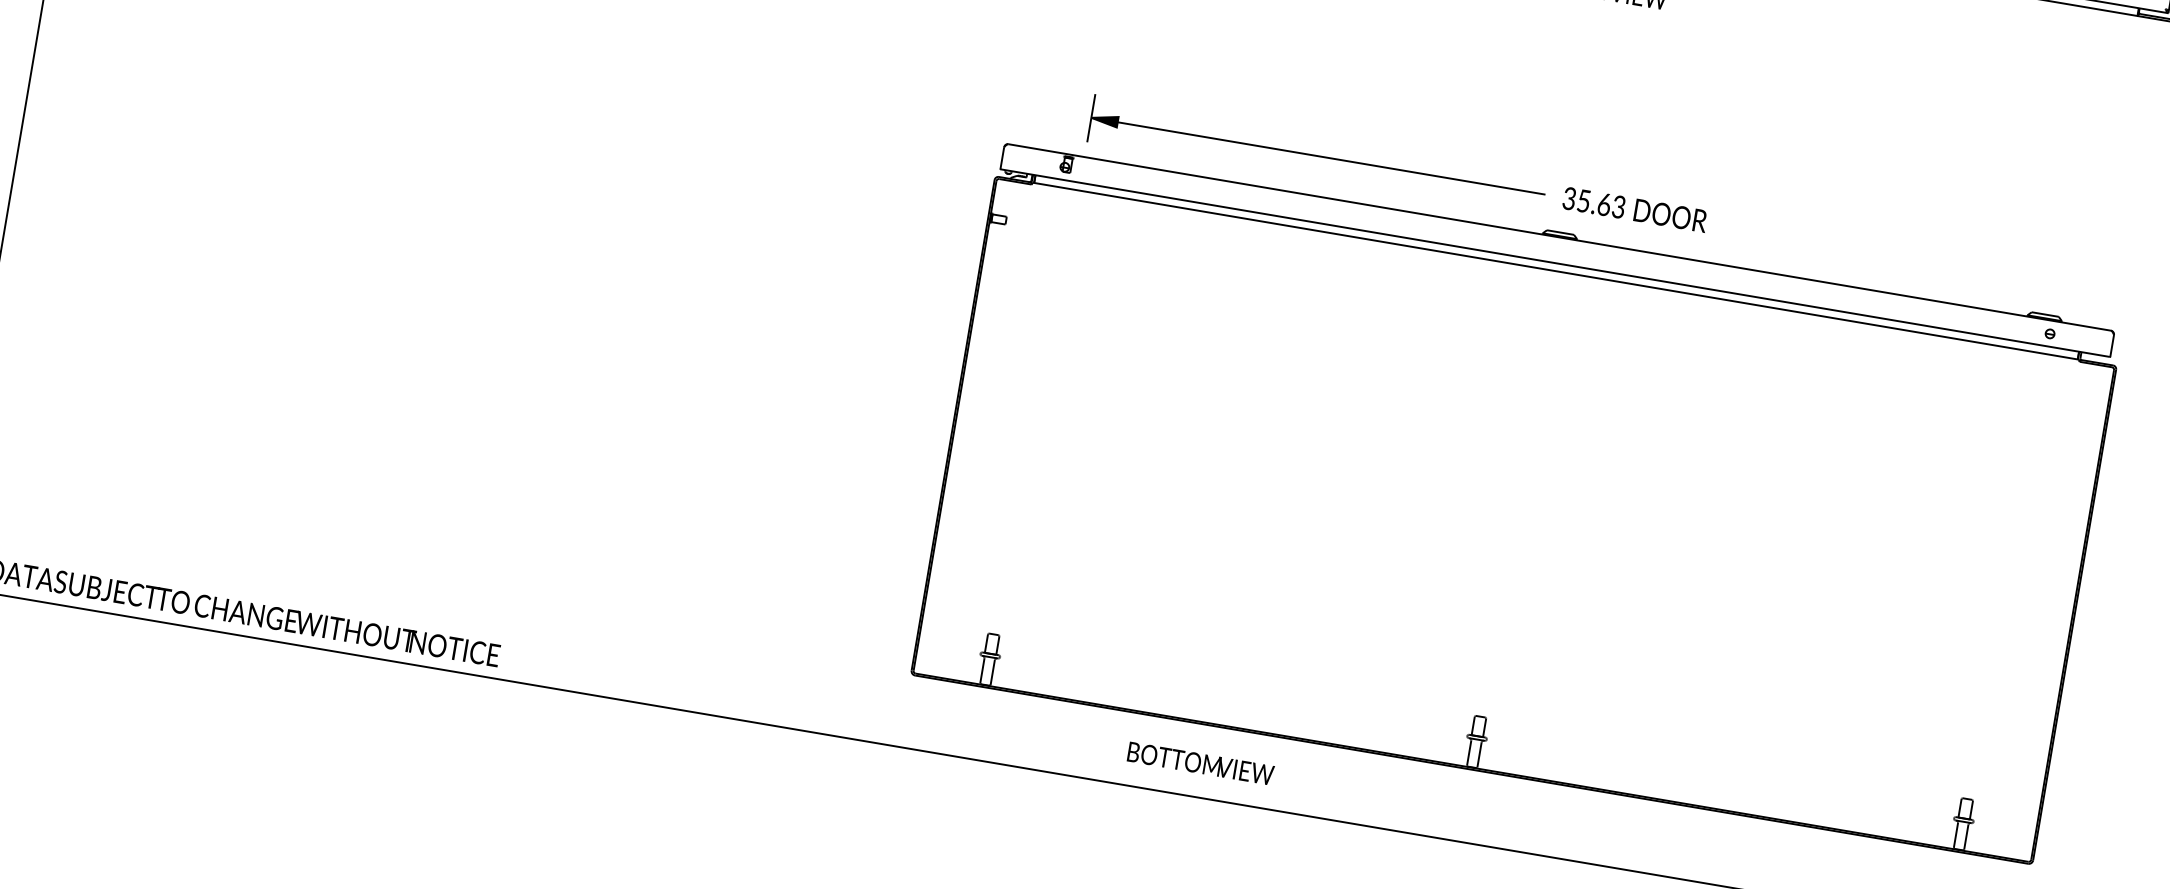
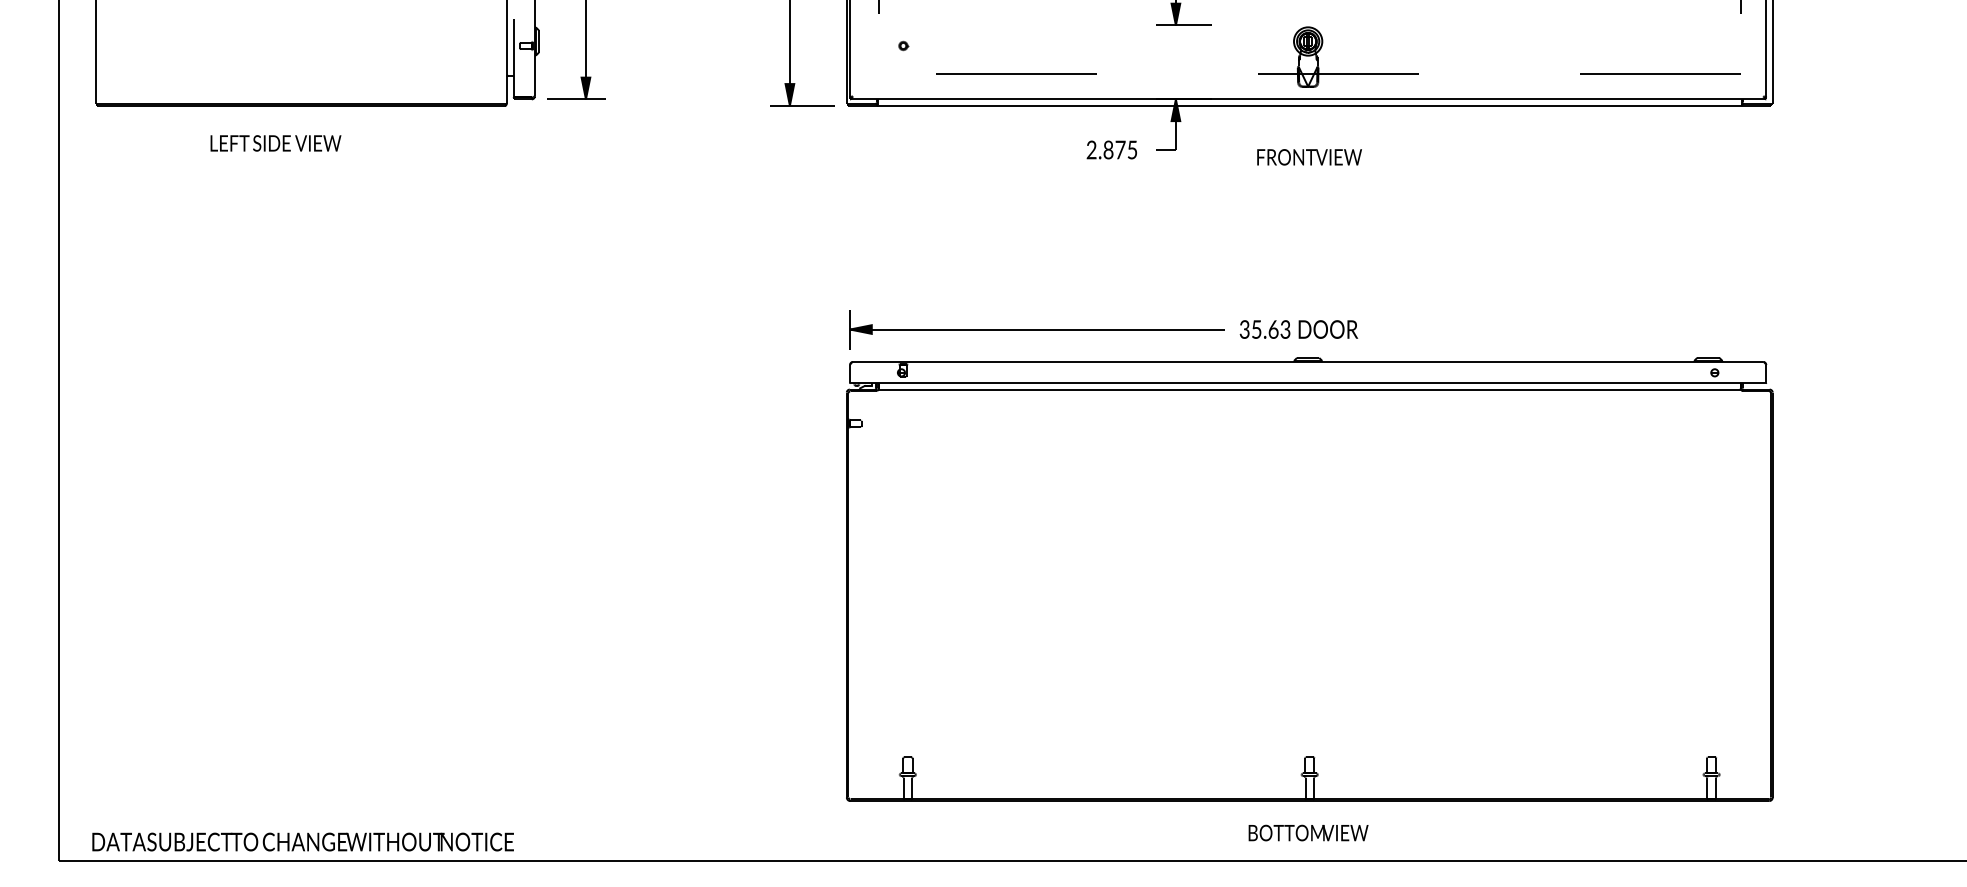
part: (1398, 169) -> (1103, 329), moved
text: (1200, 763) -> (1308, 832), moved

